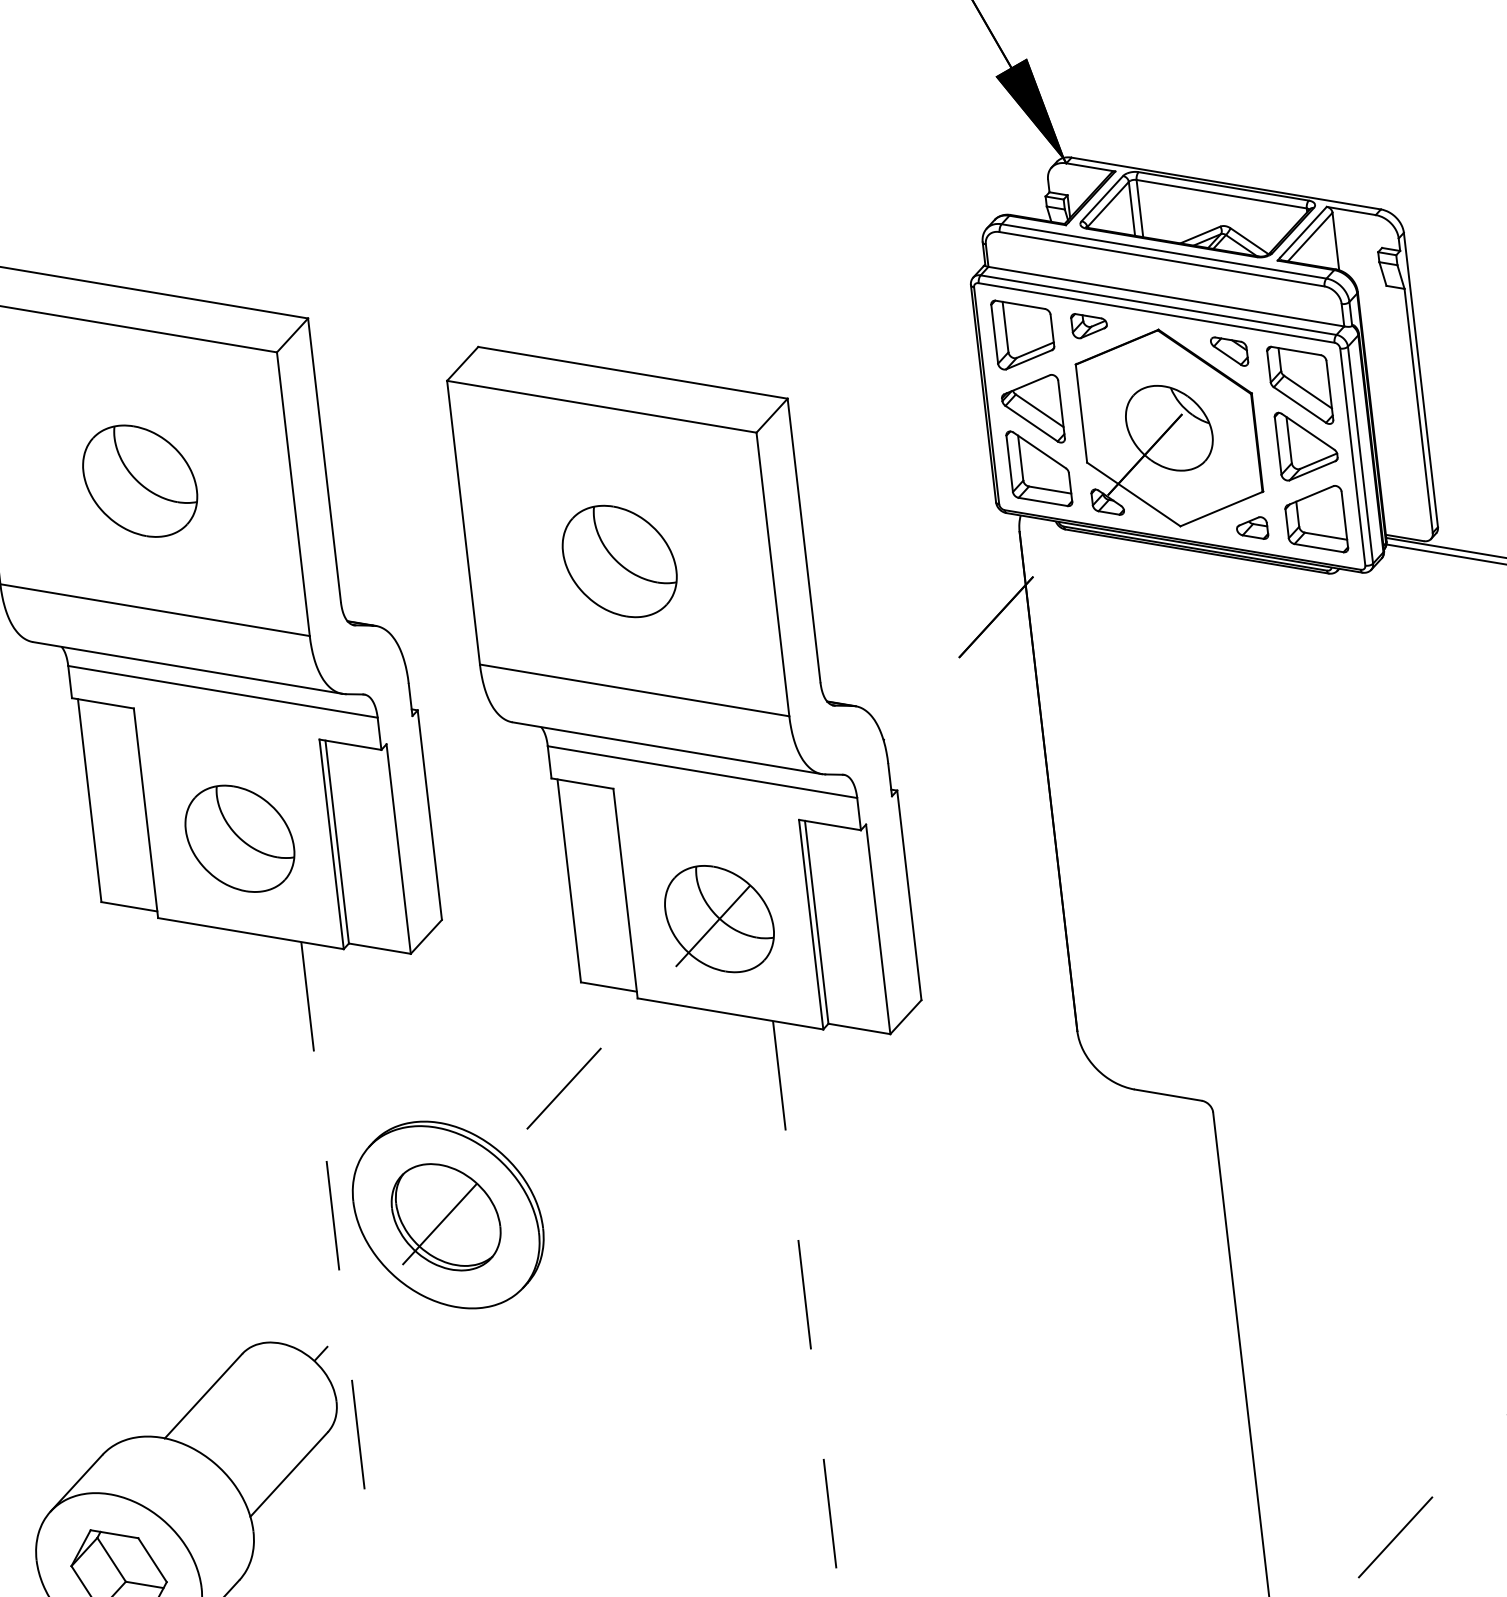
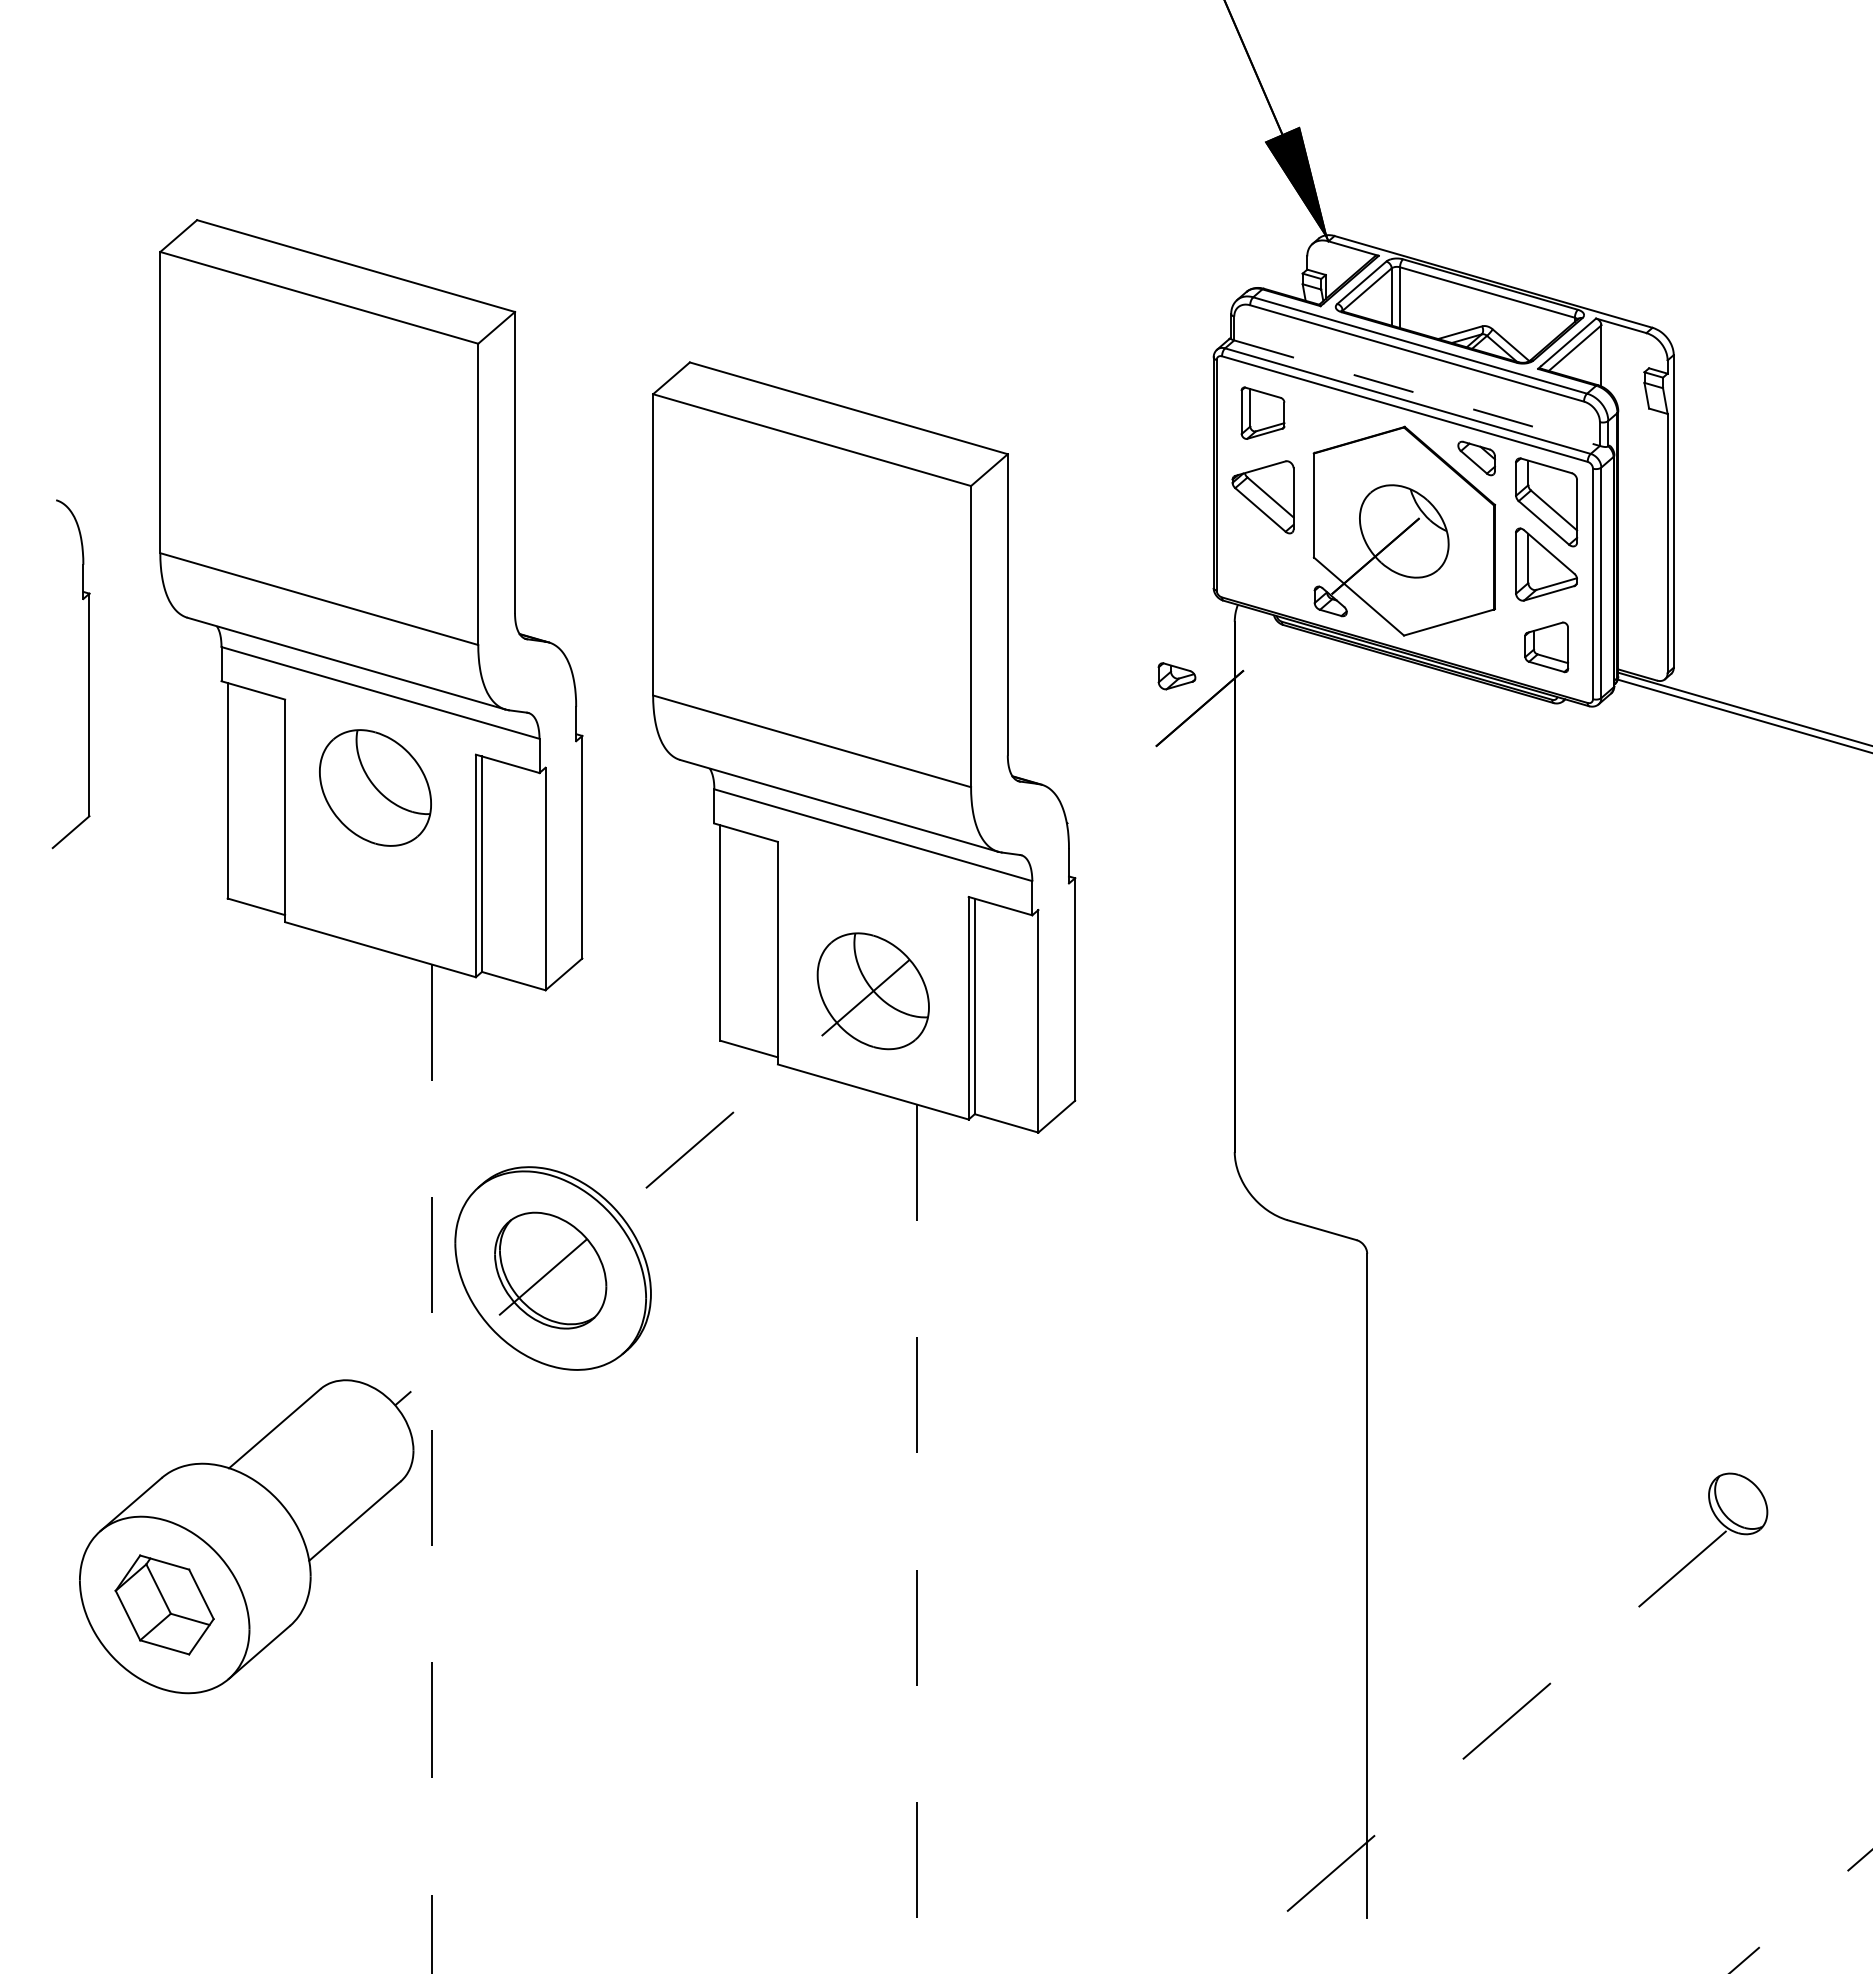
line: (1166, 296) -> (1417, 393), solid -> dashed
part: (1088, 325) -> (1176, 676), moved
part: (1022, 331) -> (1262, 412), size x0.7
part: (1038, 468) -> (1262, 557), removed
part: (140, 480) -> (319, 461), removed
part: (1315, 522) -> (1546, 647), size x0.7
part: (1251, 528) -> (1478, 646), removed
part: (620, 561) -> (812, 604), removed
part: (239, 838) -> (375, 787), moved

